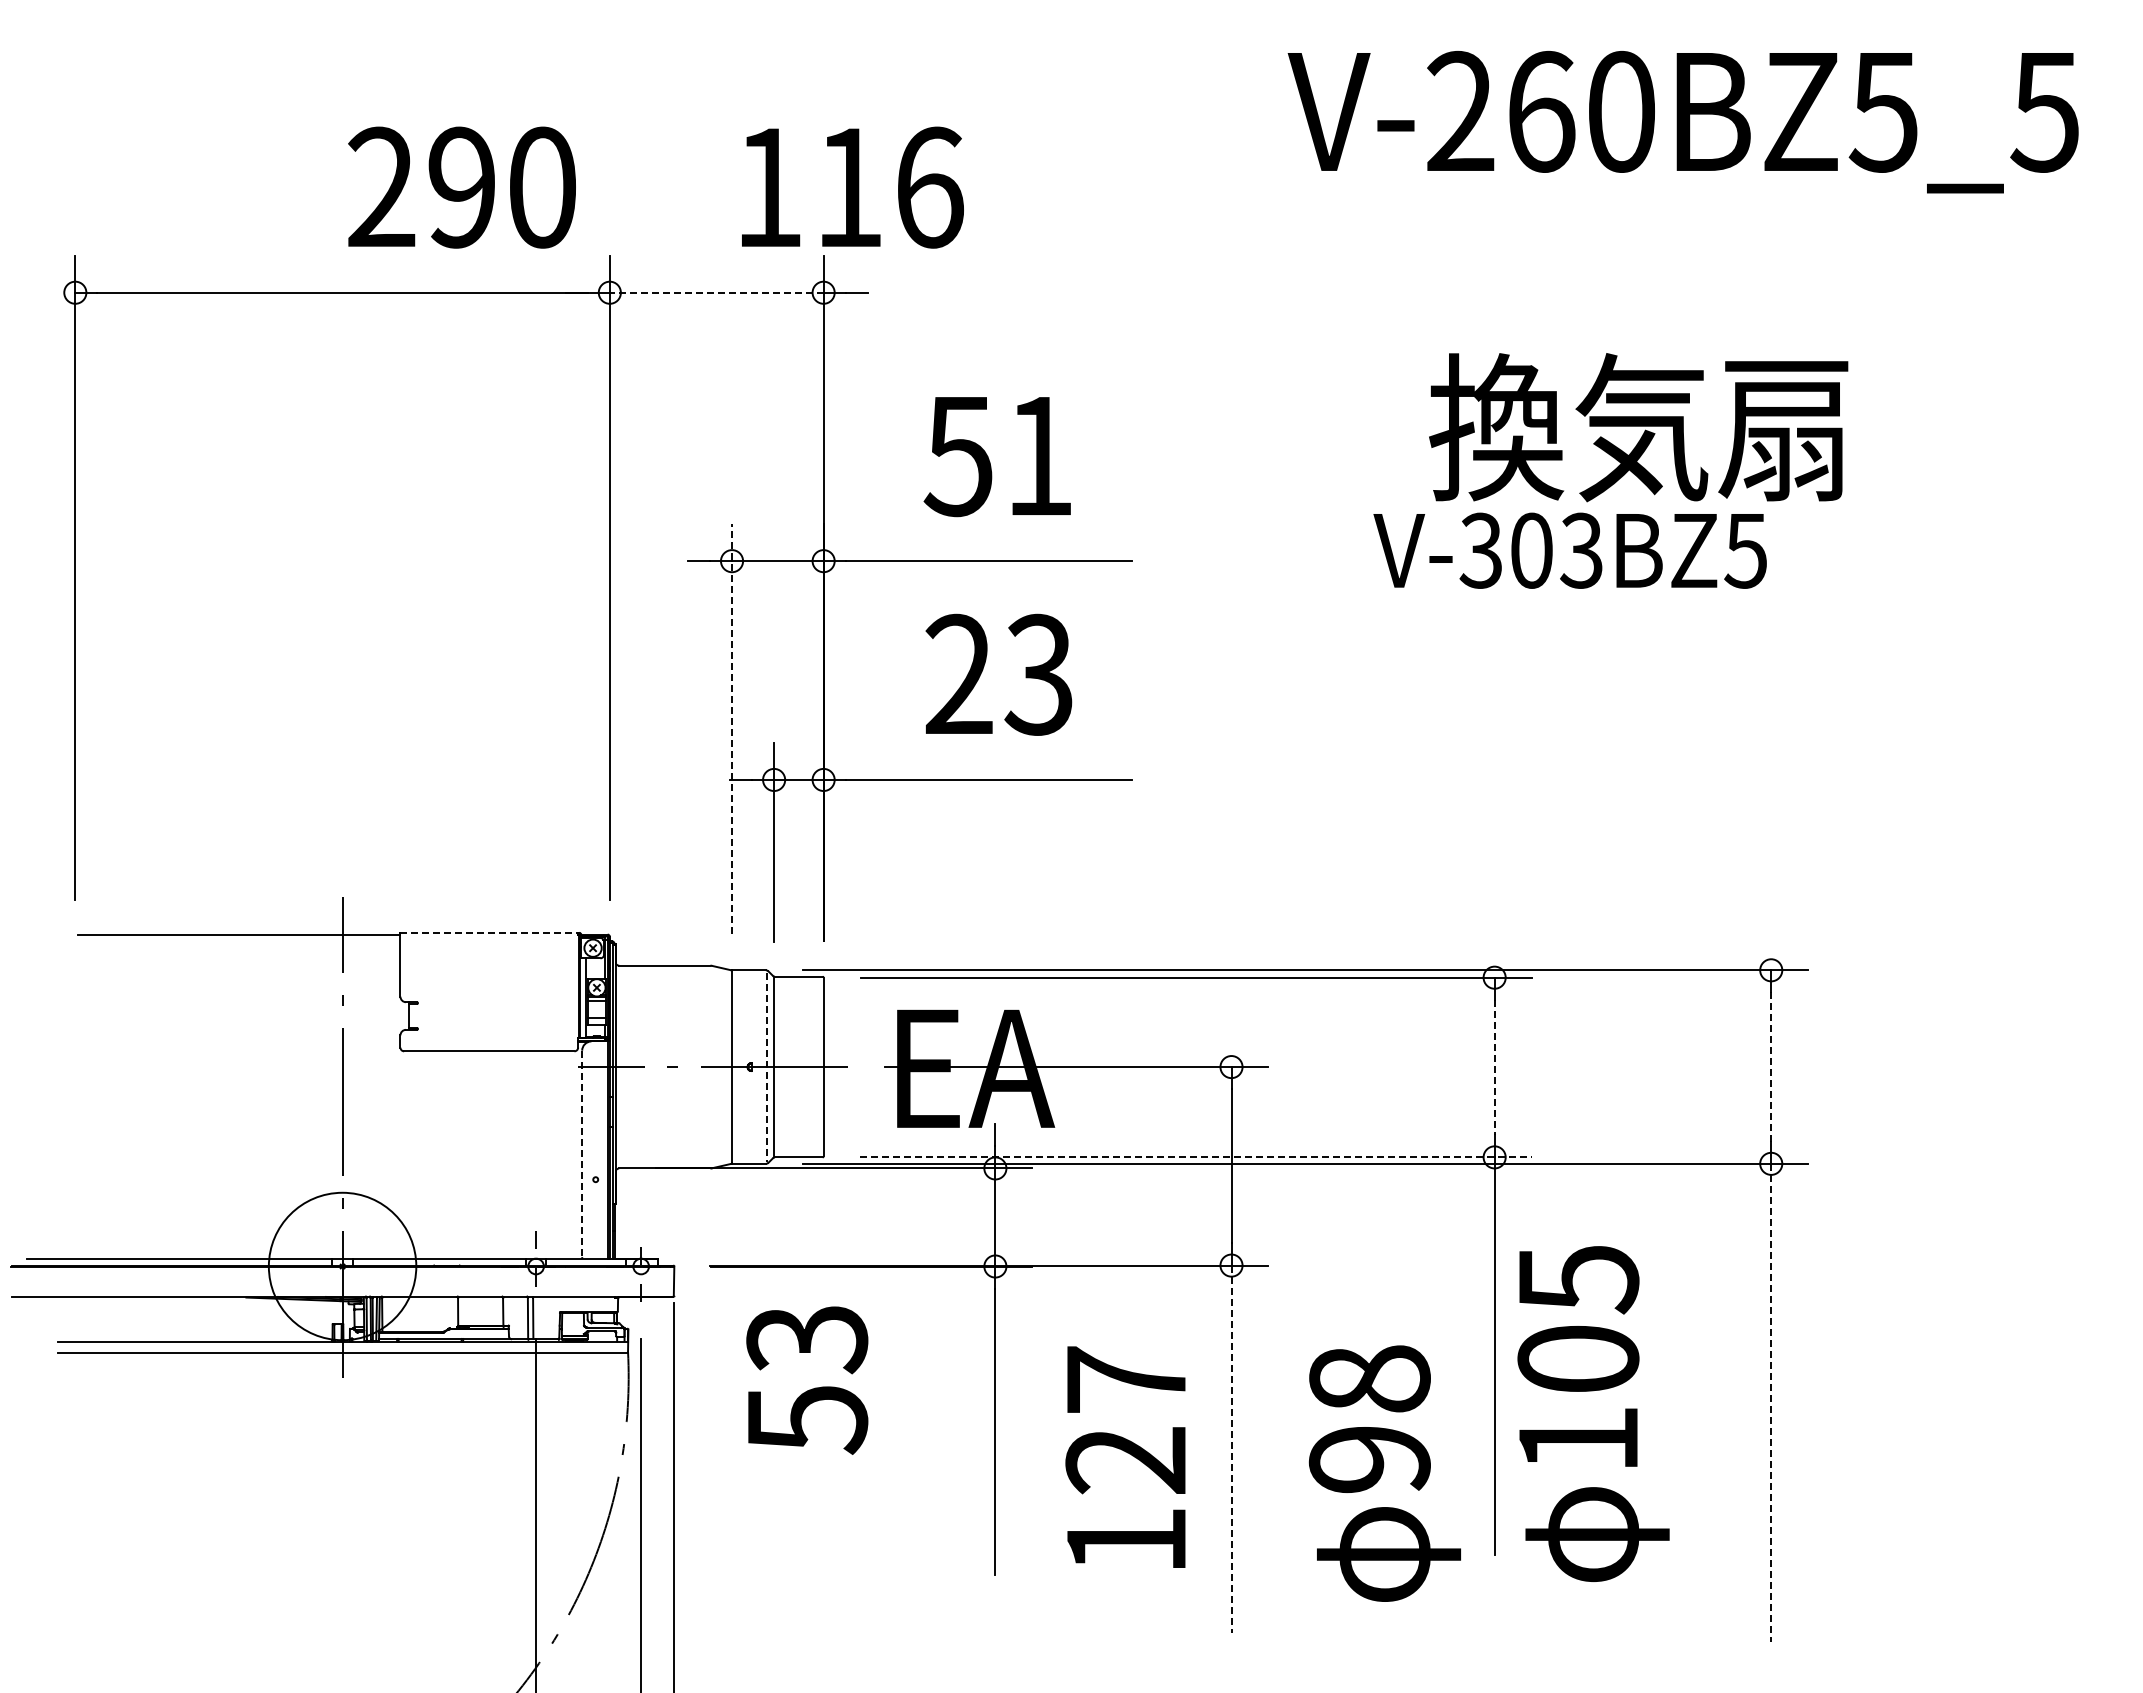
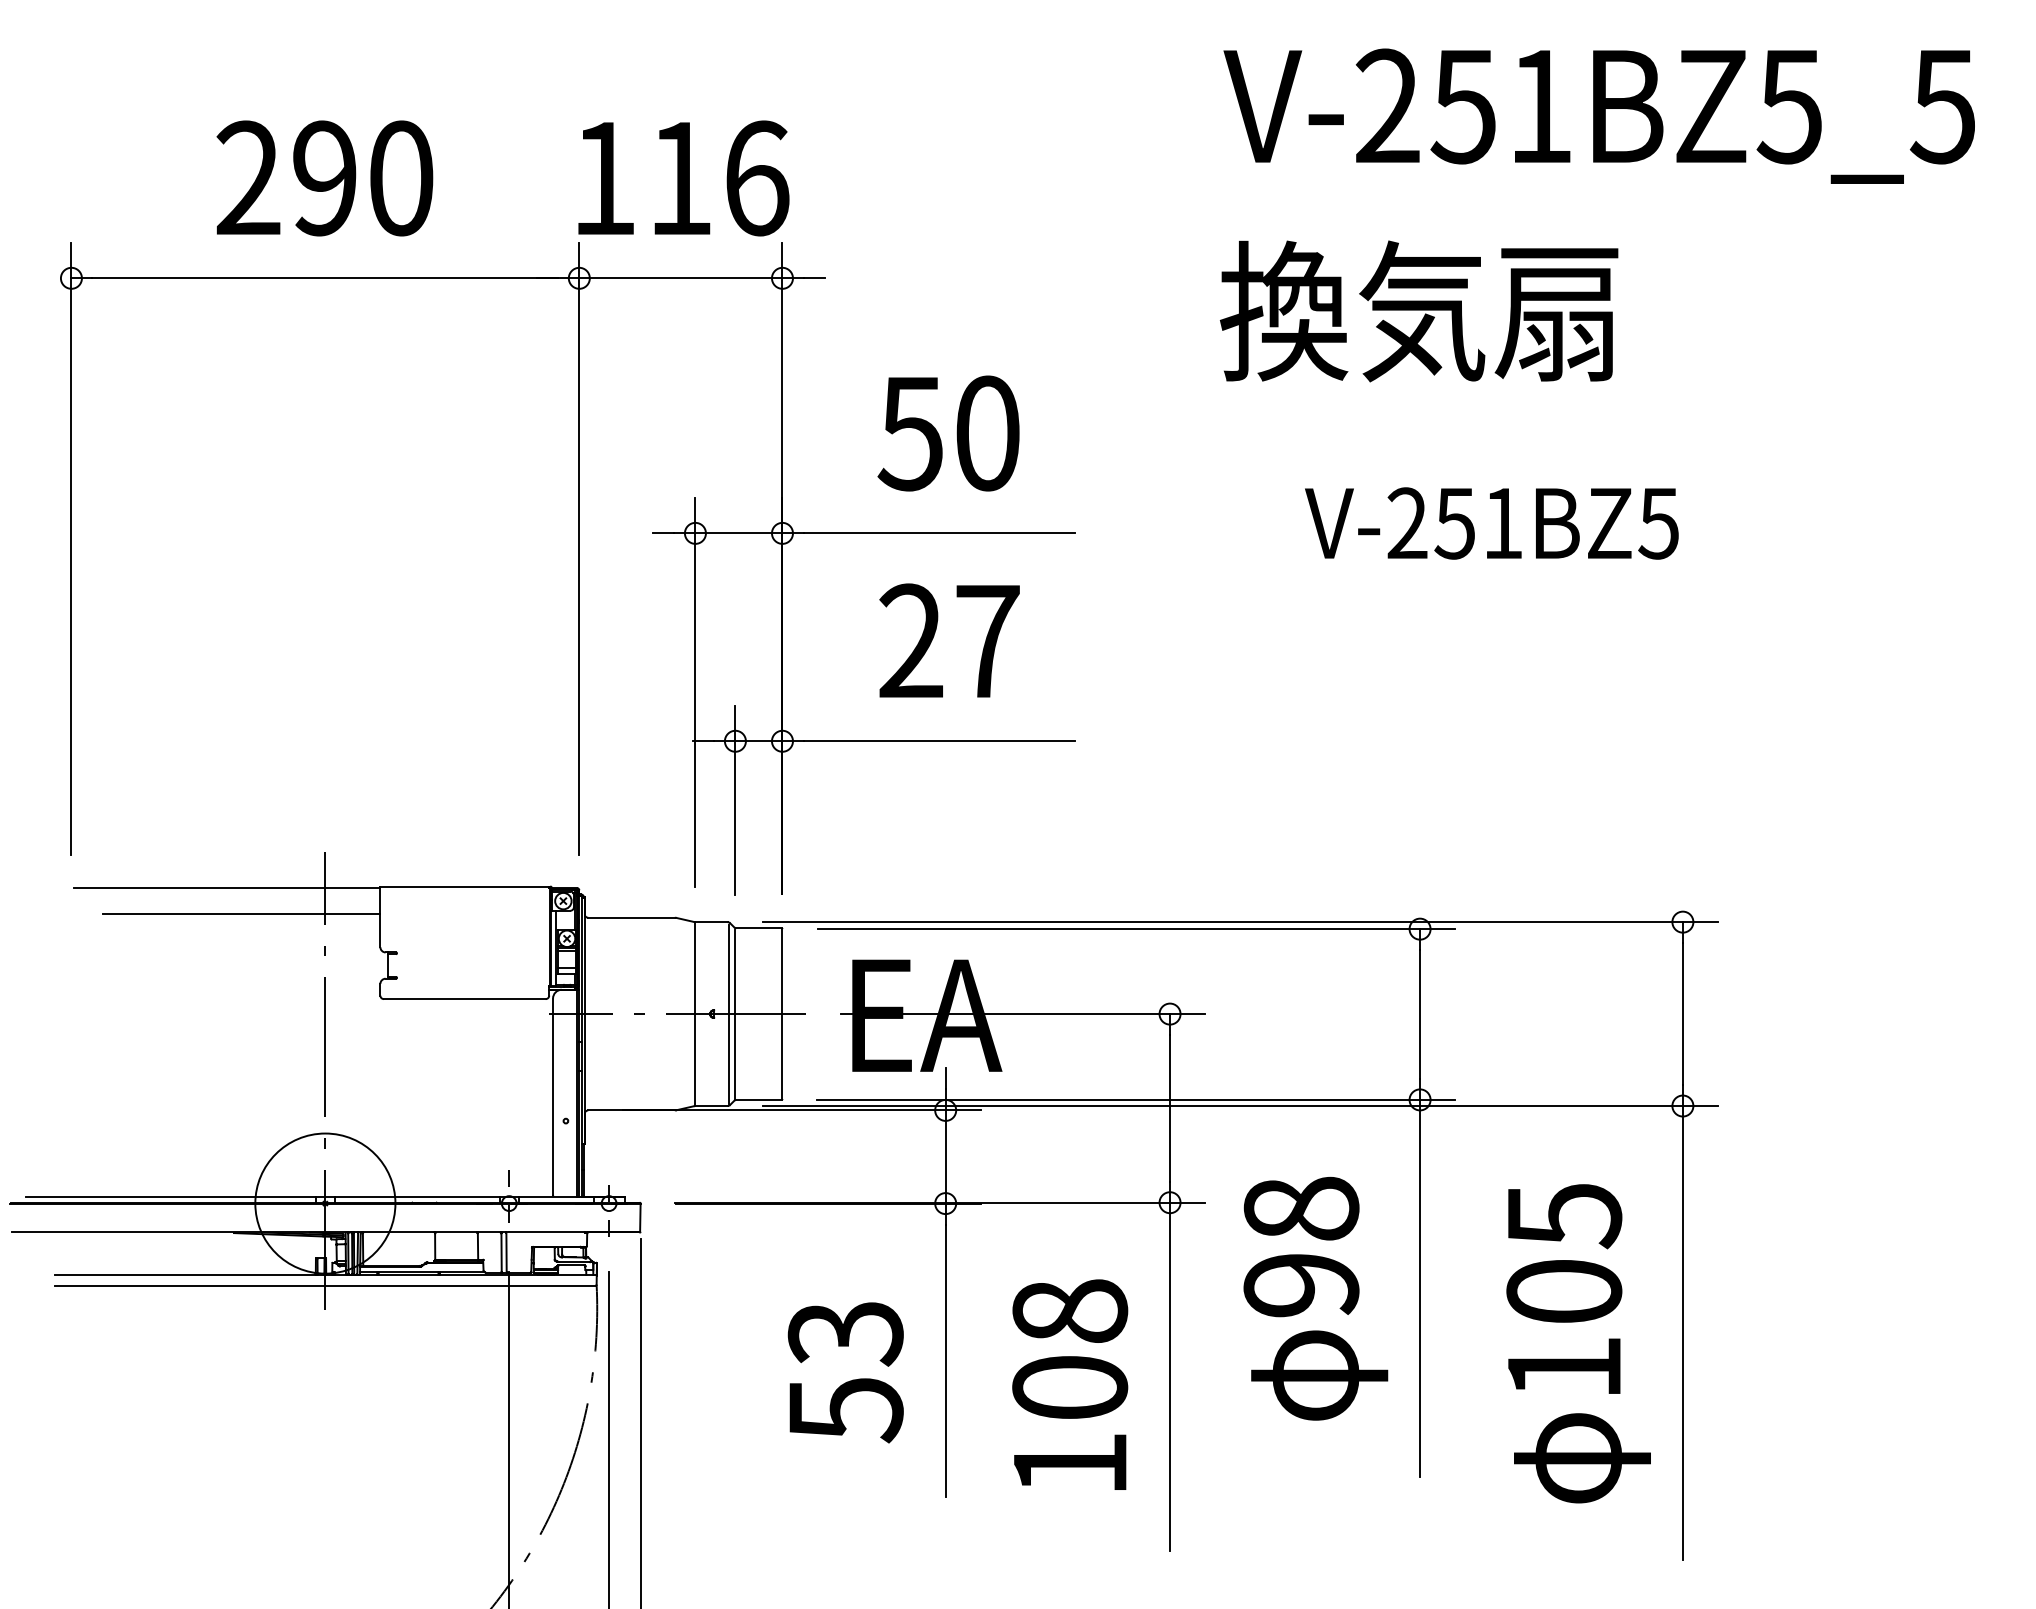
text: (1579, 111) -> (1500, 106), V-260BZ5_5 -> V-251BZ5_5
text: (461, 187) -> (324, 178), moved
text: (852, 187) -> (683, 178), moved
line: (716, 292) -> (680, 278), dashed -> solid
text: (1638, 427) -> (1418, 311), moved
text: (1040, 456) -> (988, 433), 51 -> 50
text: (1530, 550) -> (1454, 523), V-303BZ5 -> V-251BZ5
text: (1038, 674) -> (986, 641), 23 -> 27
line: (732, 728) -> (695, 692), dashed -> solid
line: (490, 932) -> (465, 886), dashed -> solid
line: (254, 962) -> (241, 914), added
line: (767, 1067) -> (729, 1014), dashed -> solid
line: (1494, 1067) -> (1419, 1014), dashed -> solid
line: (1771, 1067) -> (1683, 1014), dashed -> solid
line: (582, 1154) -> (553, 1097), dashed -> solid
line: (1195, 1157) -> (1135, 1100), dashed -> solid
text: (807, 1380) -> (846, 1372), moved
line: (1771, 1403) -> (1683, 1333), dashed -> solid
text: (1593, 1413) -> (1578, 1343), moved
text: (1126, 1420) -> (1070, 1349), 127 -> 108
line: (1231, 1449) -> (1170, 1377), dashed -> solid
text: (1384, 1473) -> (1315, 1298), moved

